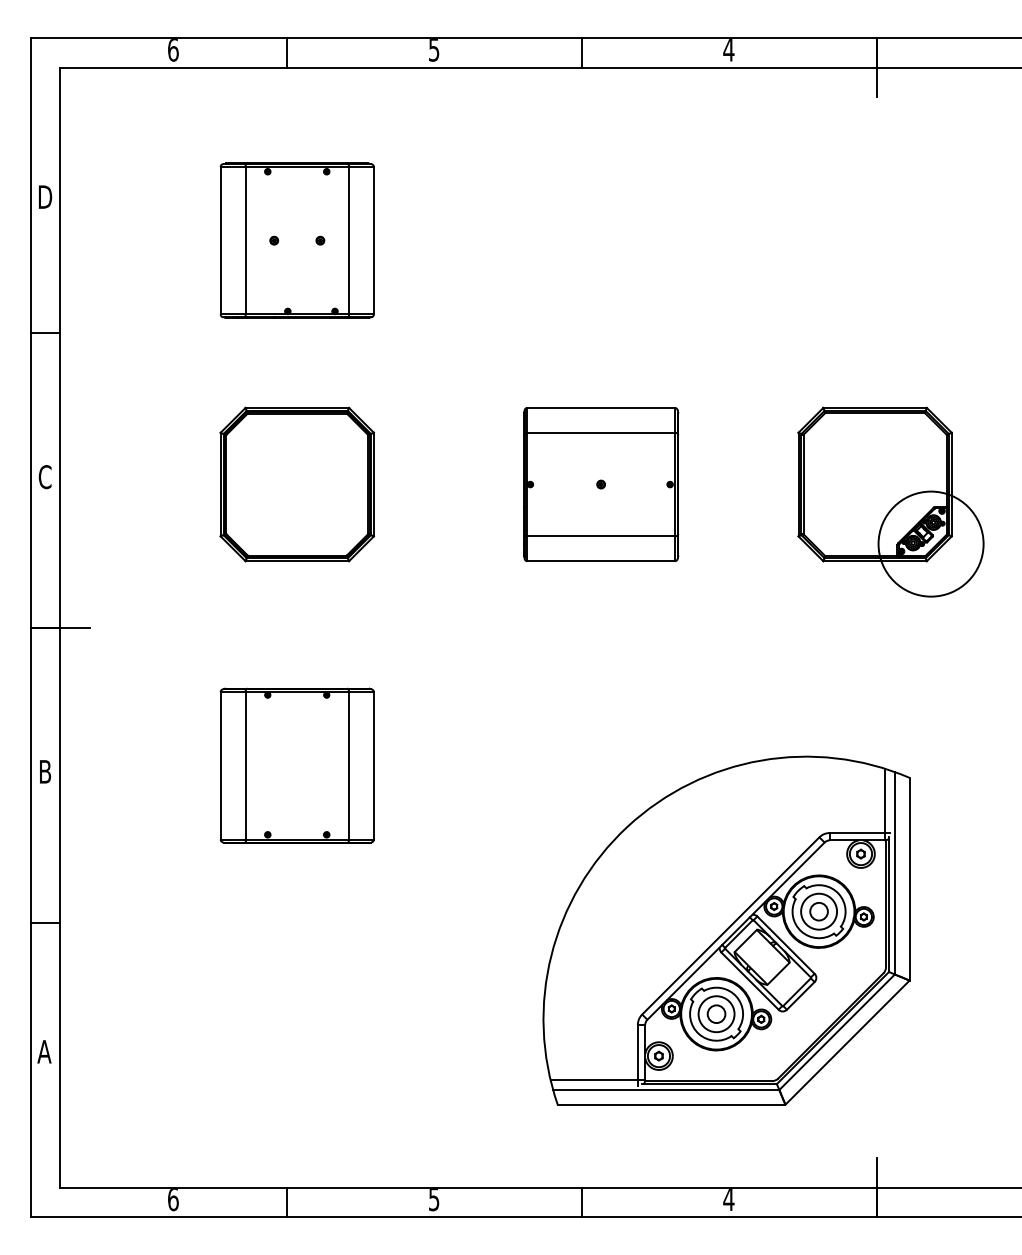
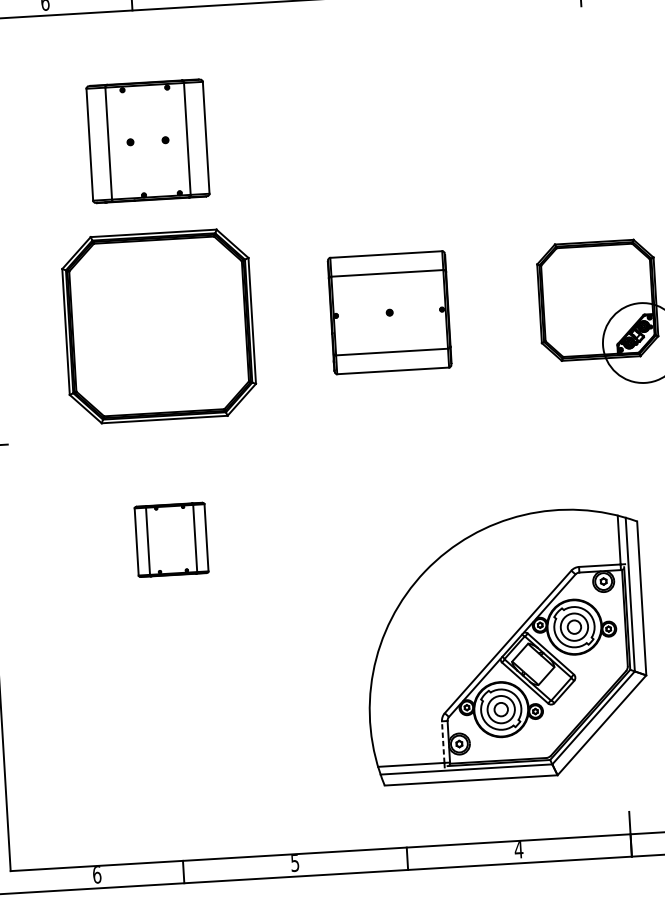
part: (296, 484) -> (158, 326), size x1.6
part: (296, 765) -> (171, 539), size x0.6
line: (637, 1051) -> (442, 741), solid -> dashed

